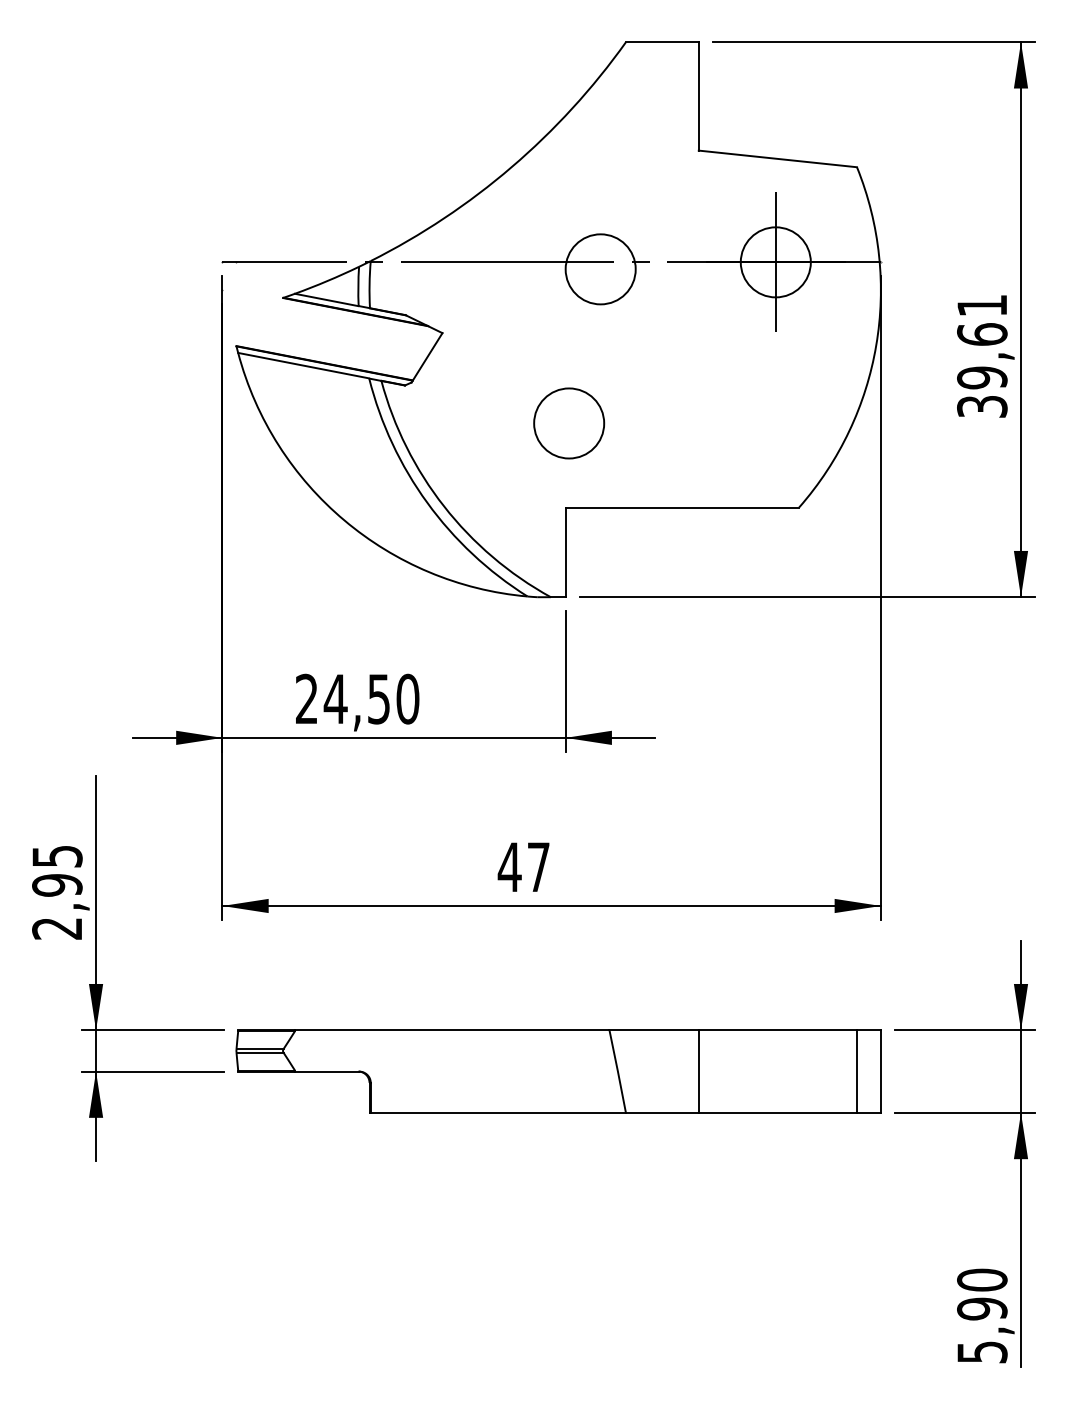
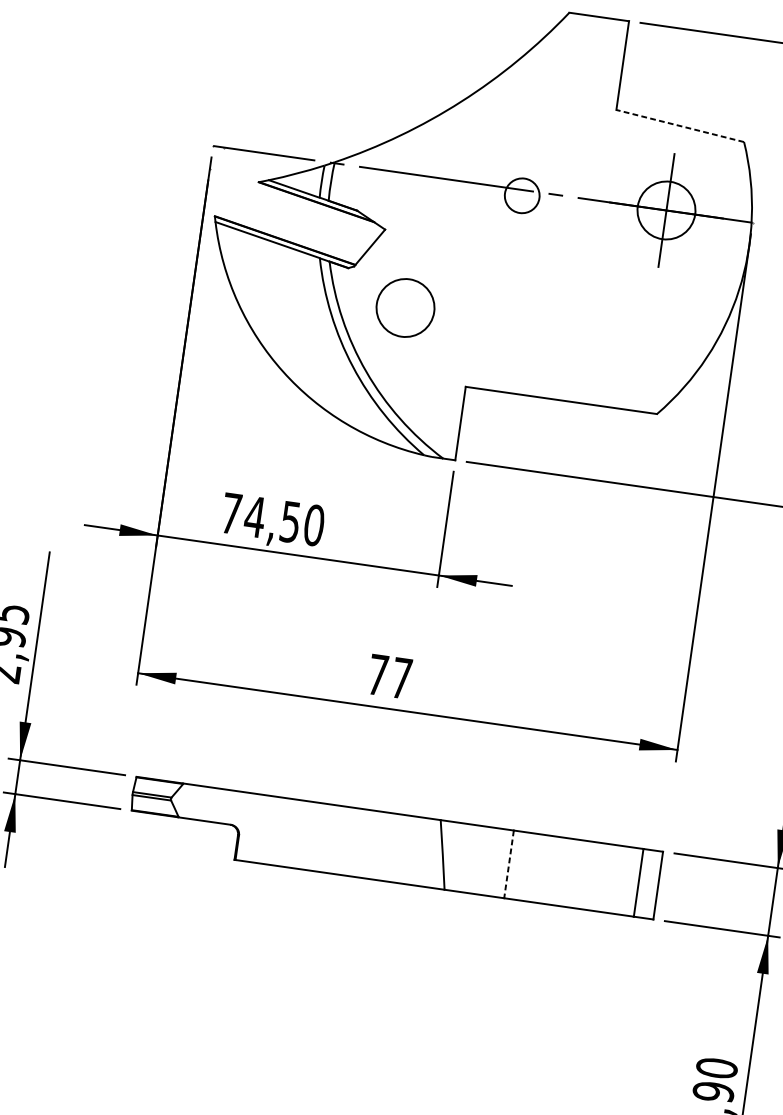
line: (777, 158) -> (679, 125), solid -> dashed
circle: (600, 269) -> (522, 195), size x0.6
circle: (569, 423) -> (405, 308), moved
text: (306, 698) -> (231, 513), 24,50 -> 74,50
text: (509, 866) -> (377, 674), 47 -> 77
line: (698, 1072) -> (508, 865), solid -> dashed

